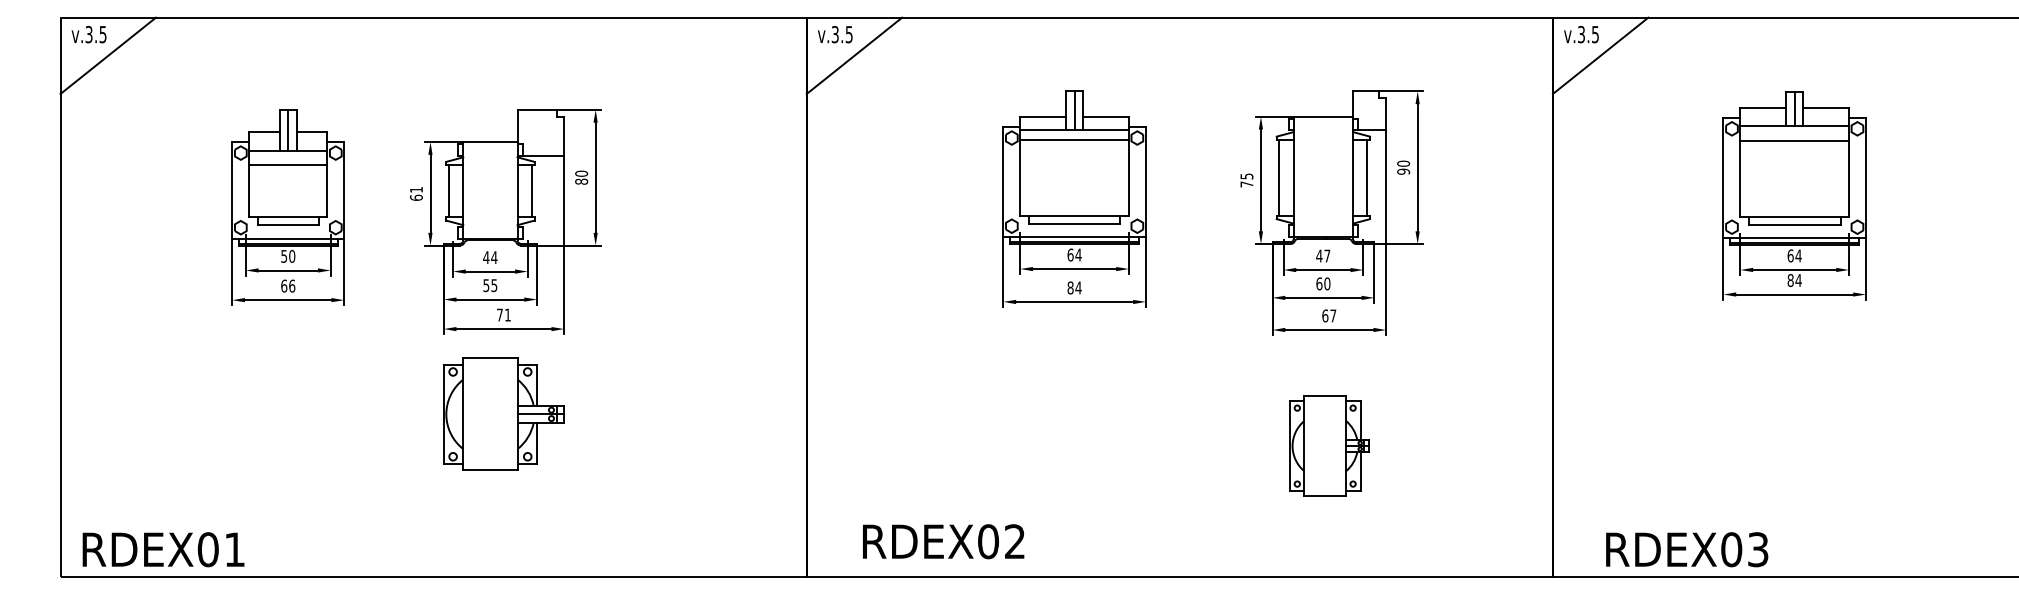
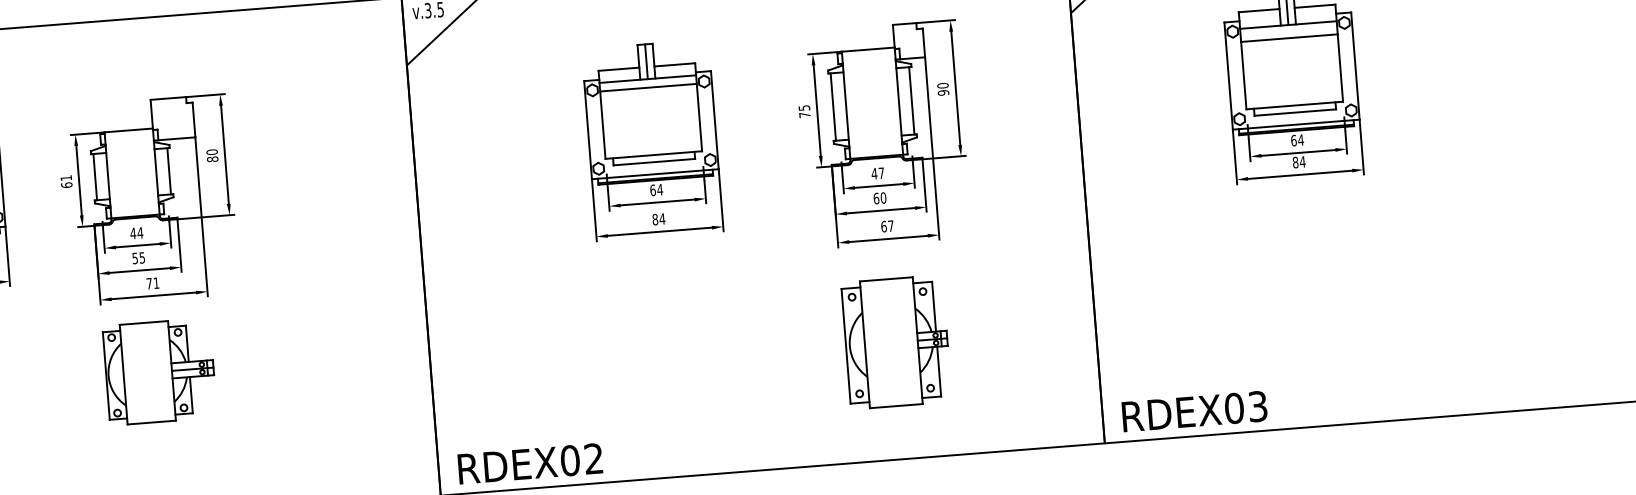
part: (1329, 445) -> (896, 341), size x1.43
text: (943, 541) -> (530, 463), moved
text: (1687, 549) -> (1195, 411), moved

